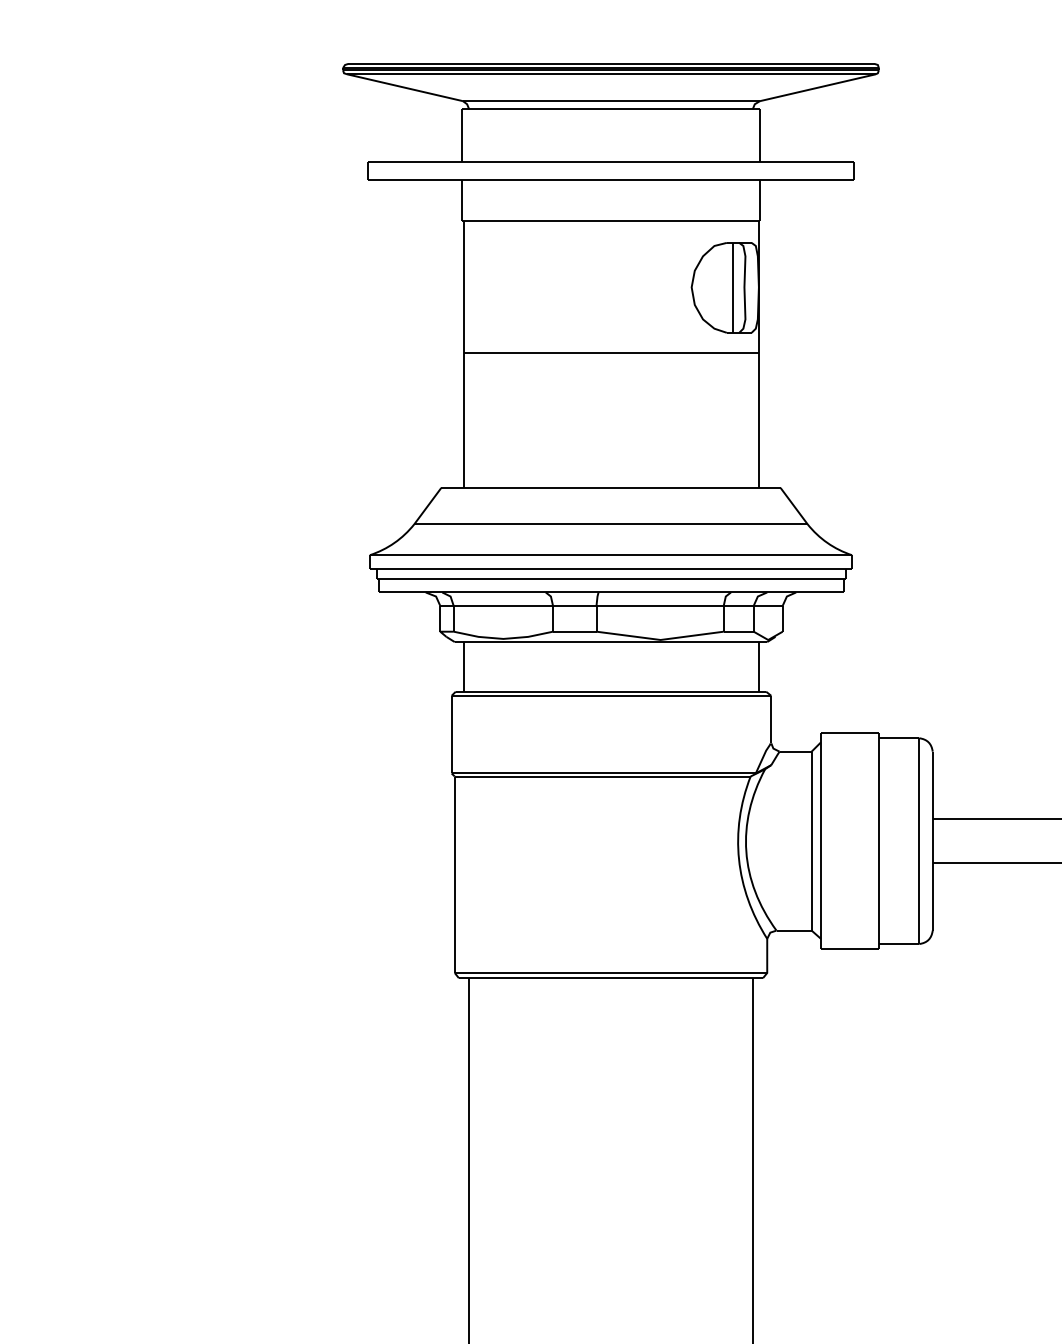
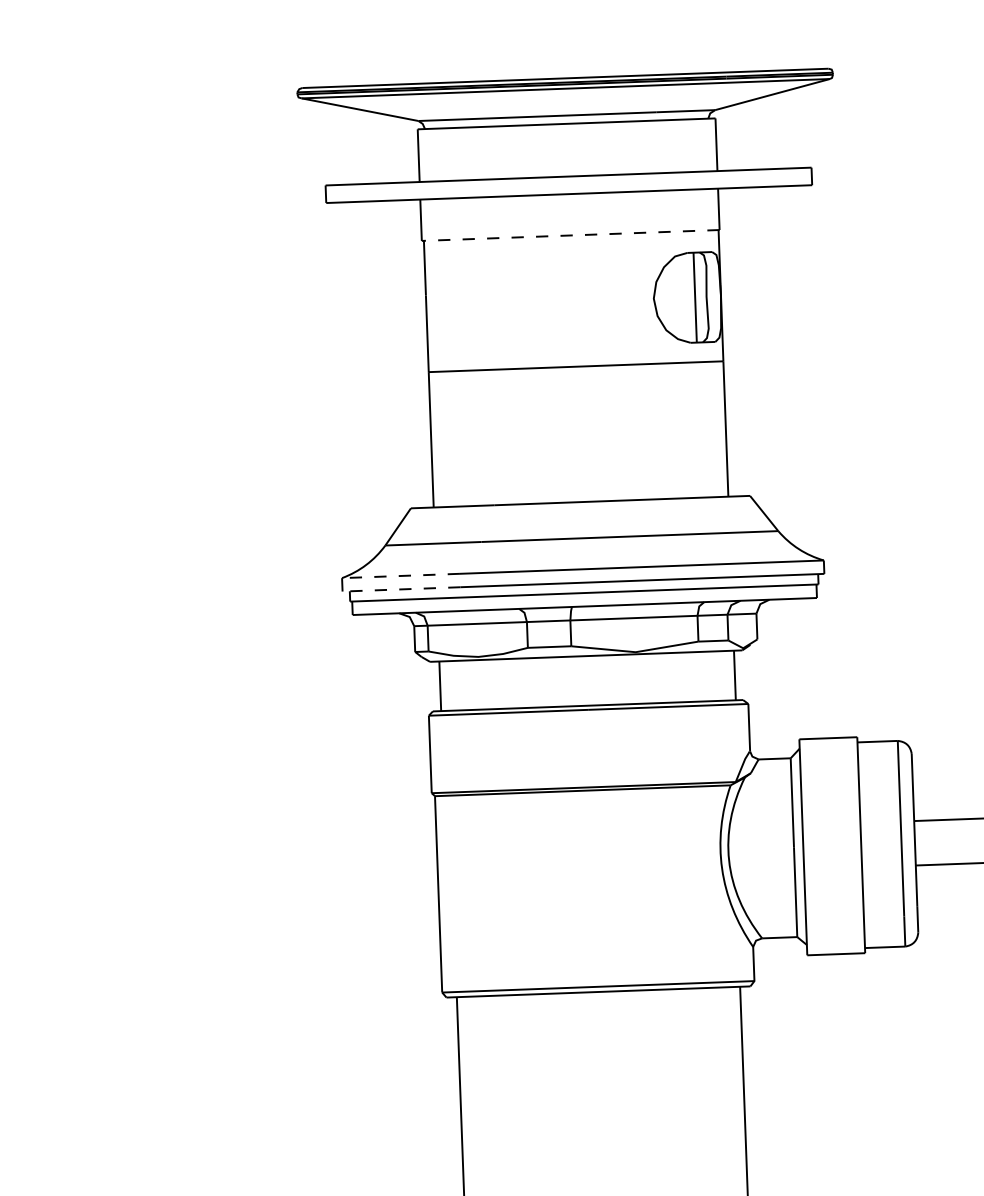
line: (610, 221) -> (570, 235), solid -> dashed
line: (428, 555) -> (400, 576), solid -> dashed
line: (428, 568) -> (401, 589), solid -> dashed

